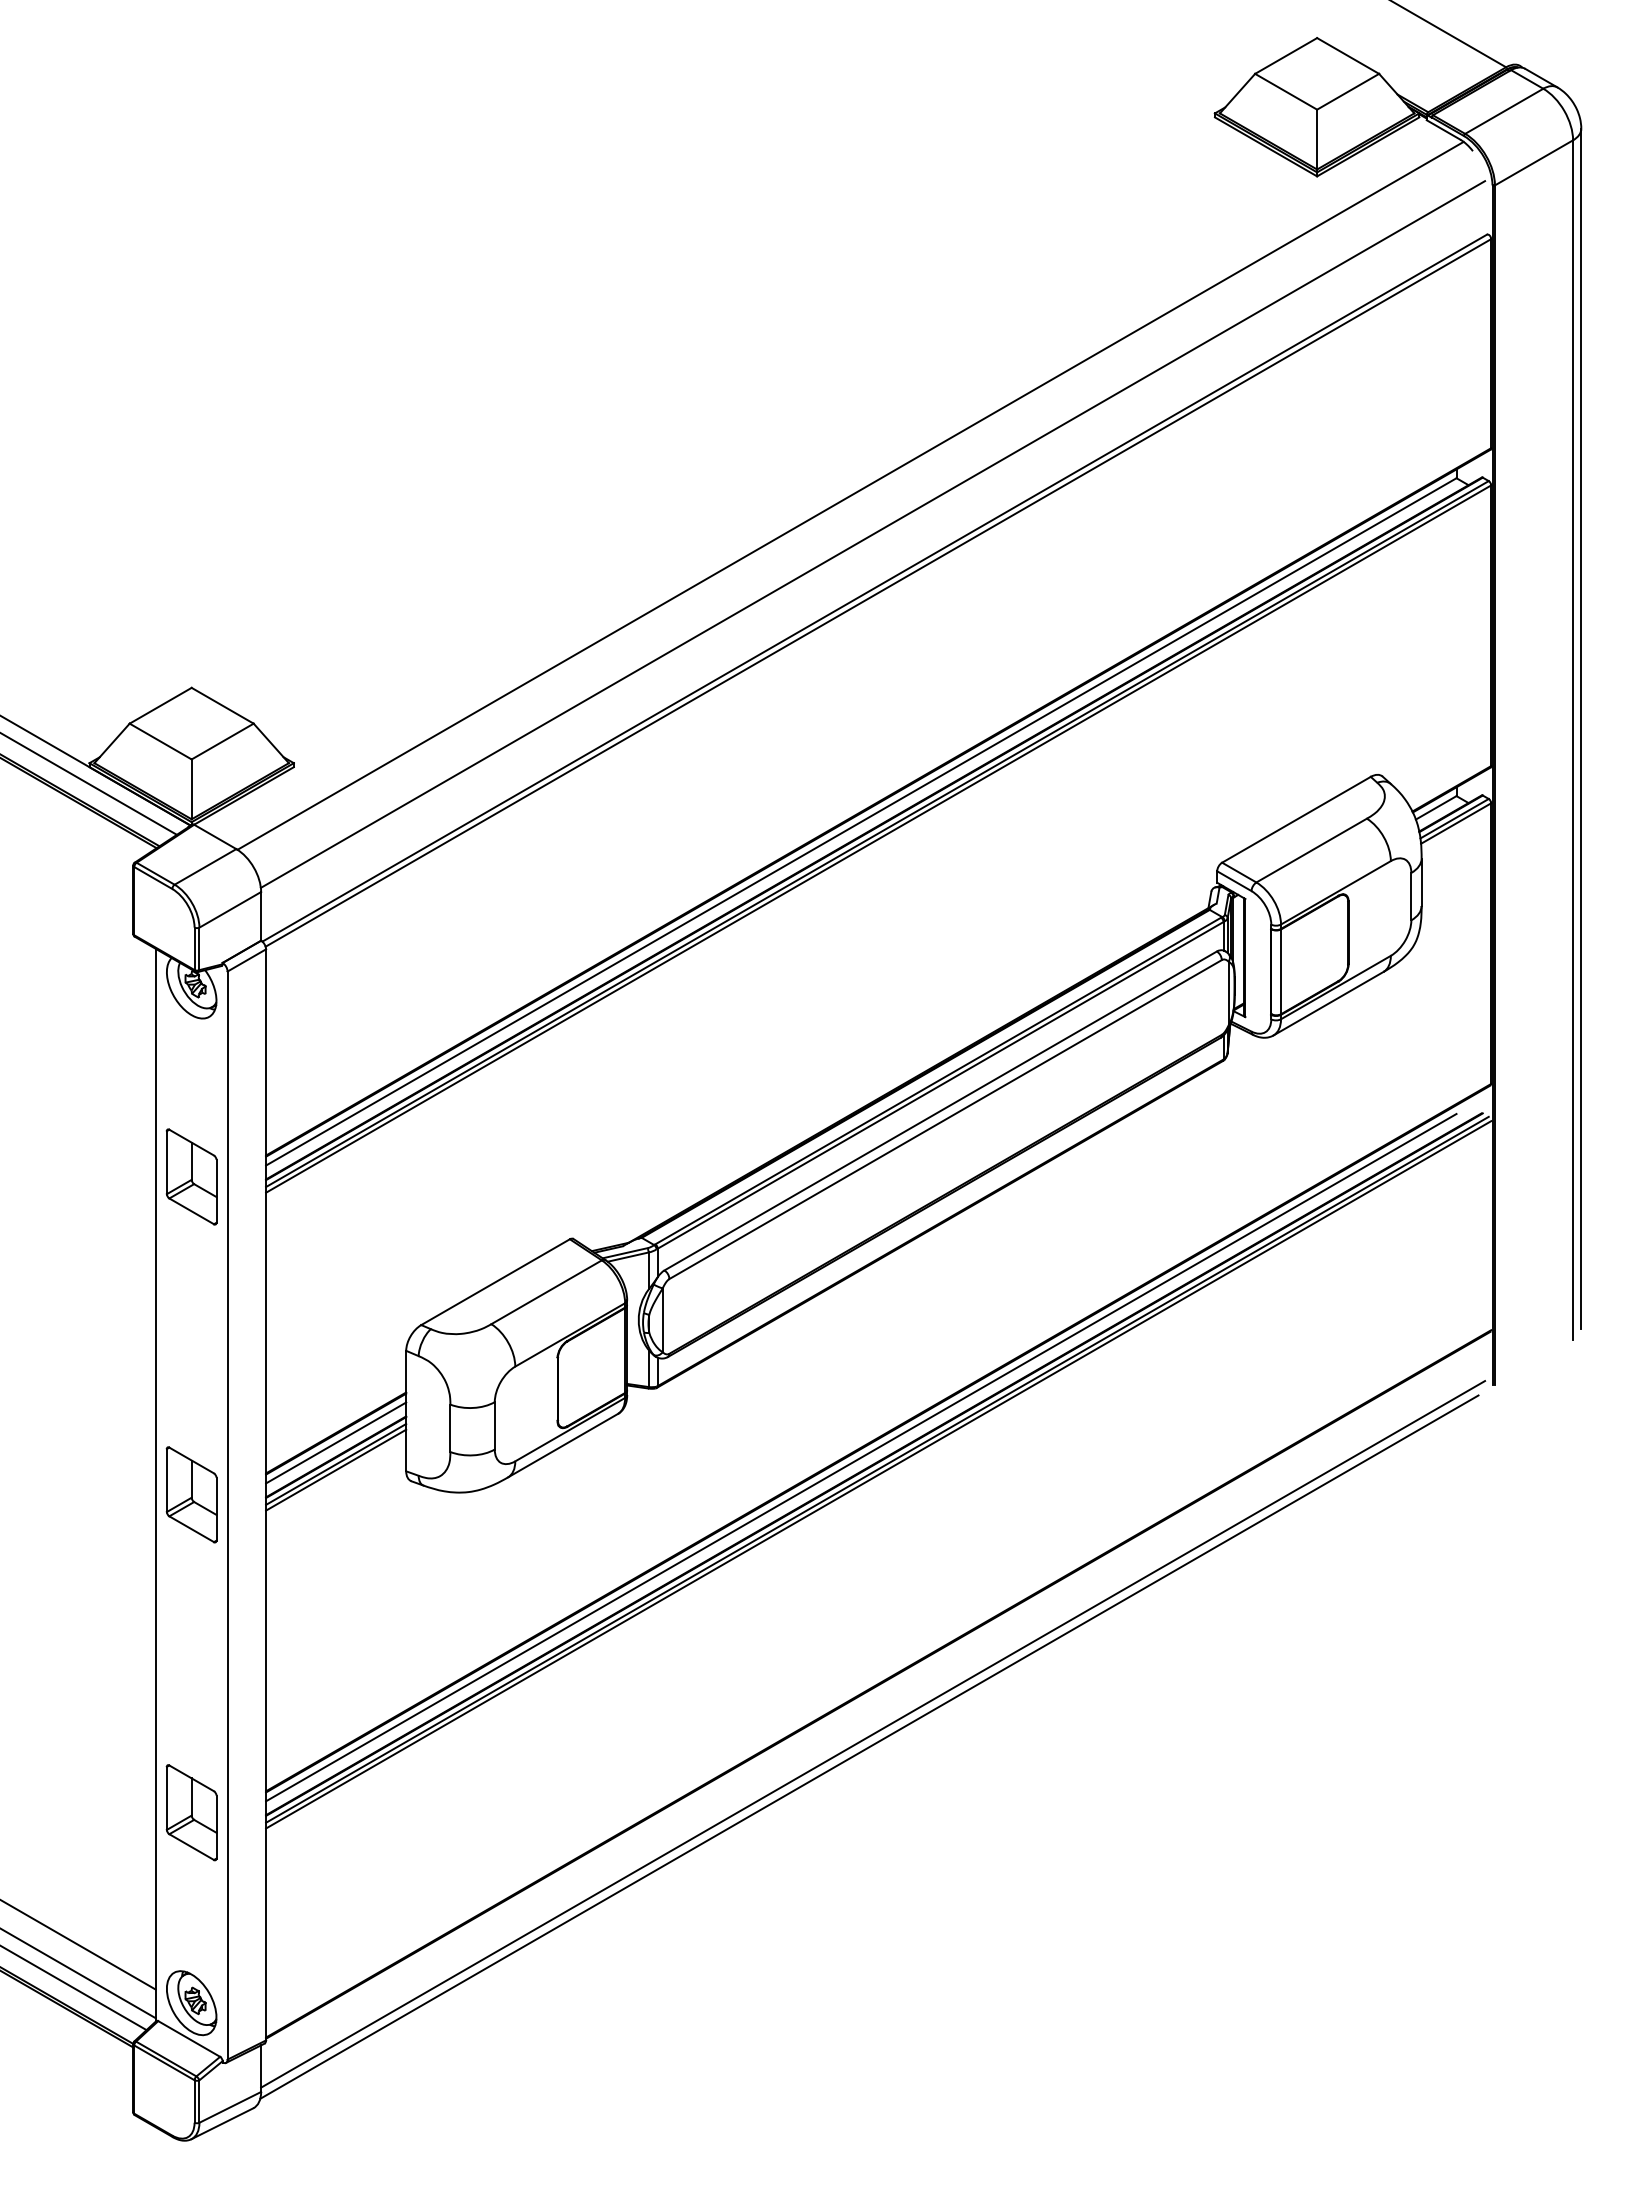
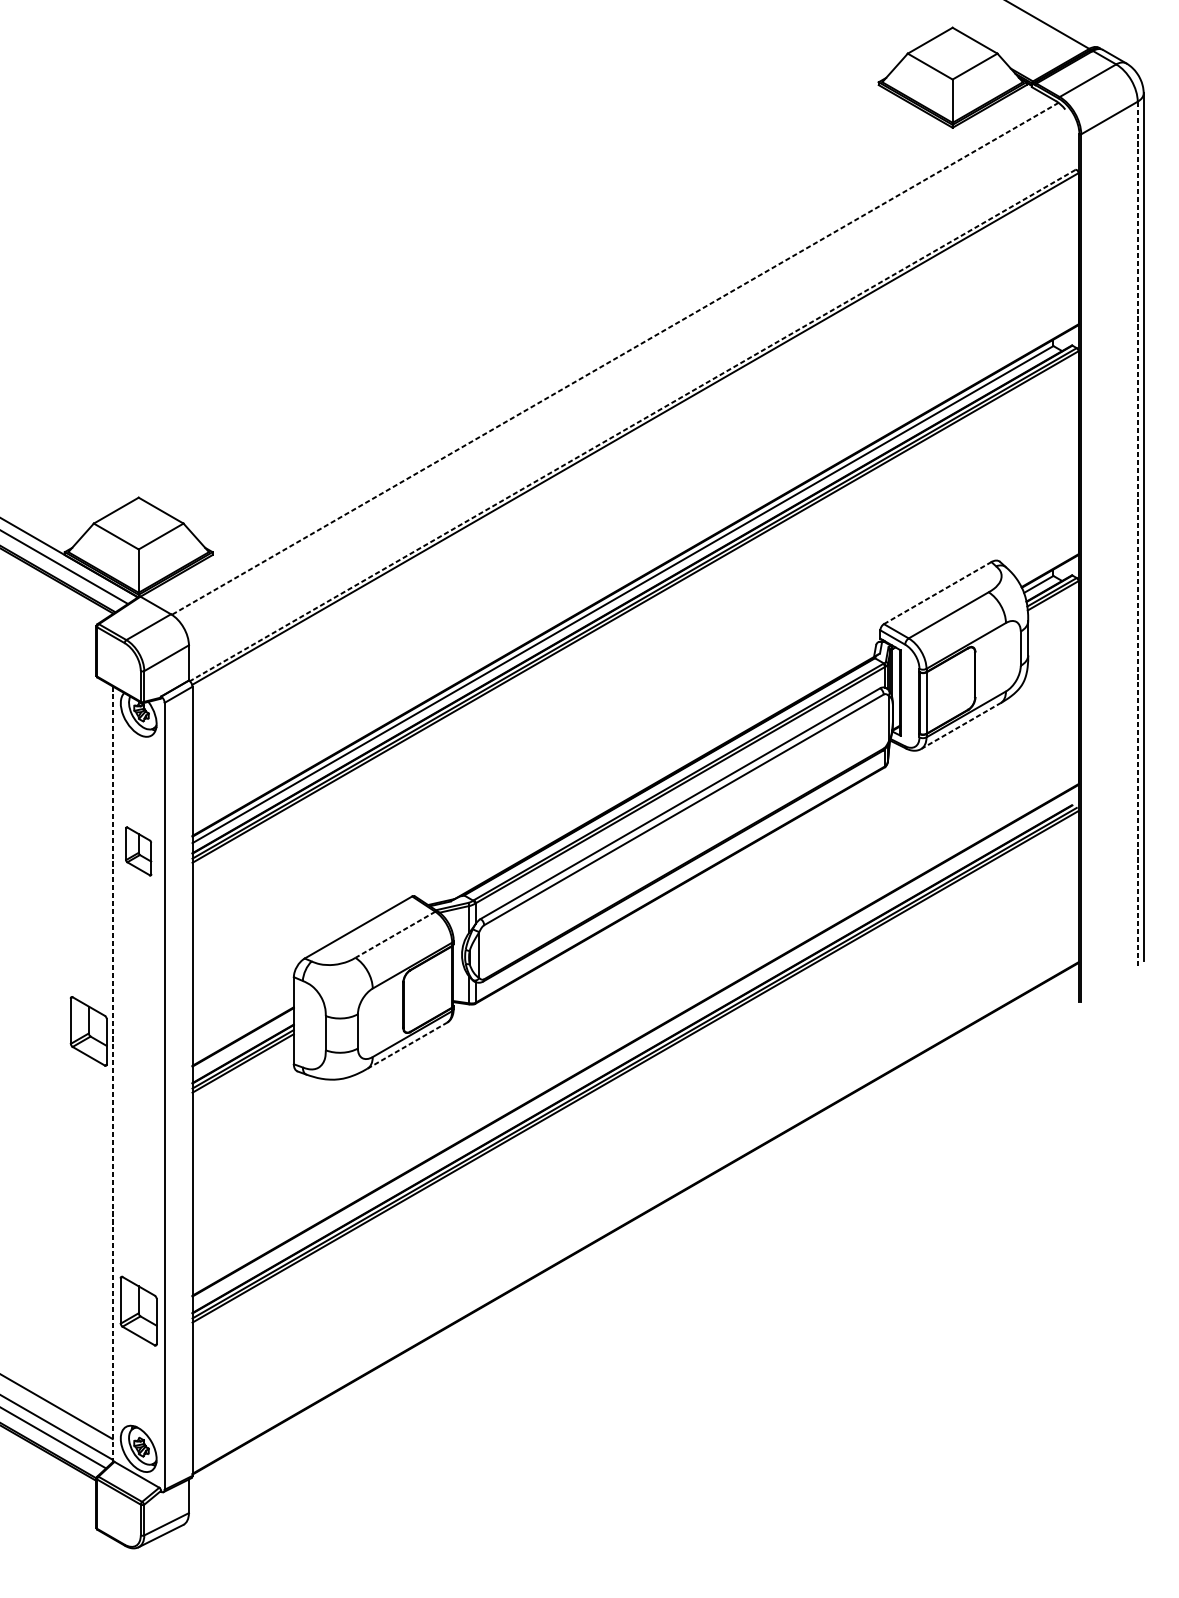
line: (850, 495) -> (615, 358), solid -> dashed
line: (872, 534) -> (631, 386), removed
line: (874, 588) -> (632, 425), solid -> dashed
line: (1573, 740) -> (1138, 535), solid -> dashed
line: (1296, 819) -> (937, 592), solid -> dashed
line: (1328, 1003) -> (960, 725), solid -> dashed
part: (191, 1176) -> (138, 851), size x0.7
line: (546, 1292) -> (395, 934), solid -> dashed
line: (336, 1442) -> (243, 1043), removed
line: (563, 1445) -> (407, 1045), solid -> dashed
line: (861, 1457) -> (623, 1054), removed
line: (155, 1485) -> (112, 1074), solid -> dashed
part: (191, 1494) -> (88, 1031), moved
line: (873, 1734) -> (631, 1254), removed
line: (869, 1746) -> (628, 1263), removed

